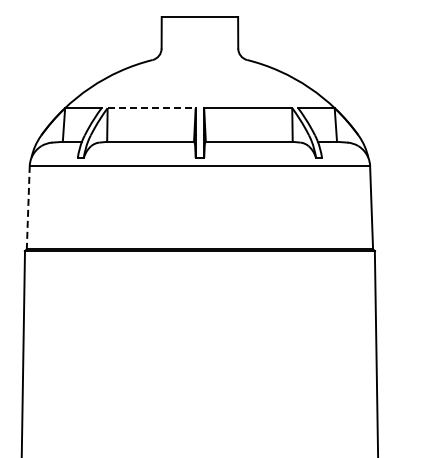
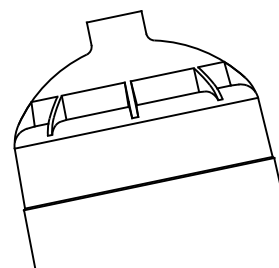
line: (152, 108) -> (93, 89), dashed -> solid
line: (28, 207) -> (20, 178), dashed -> solid

